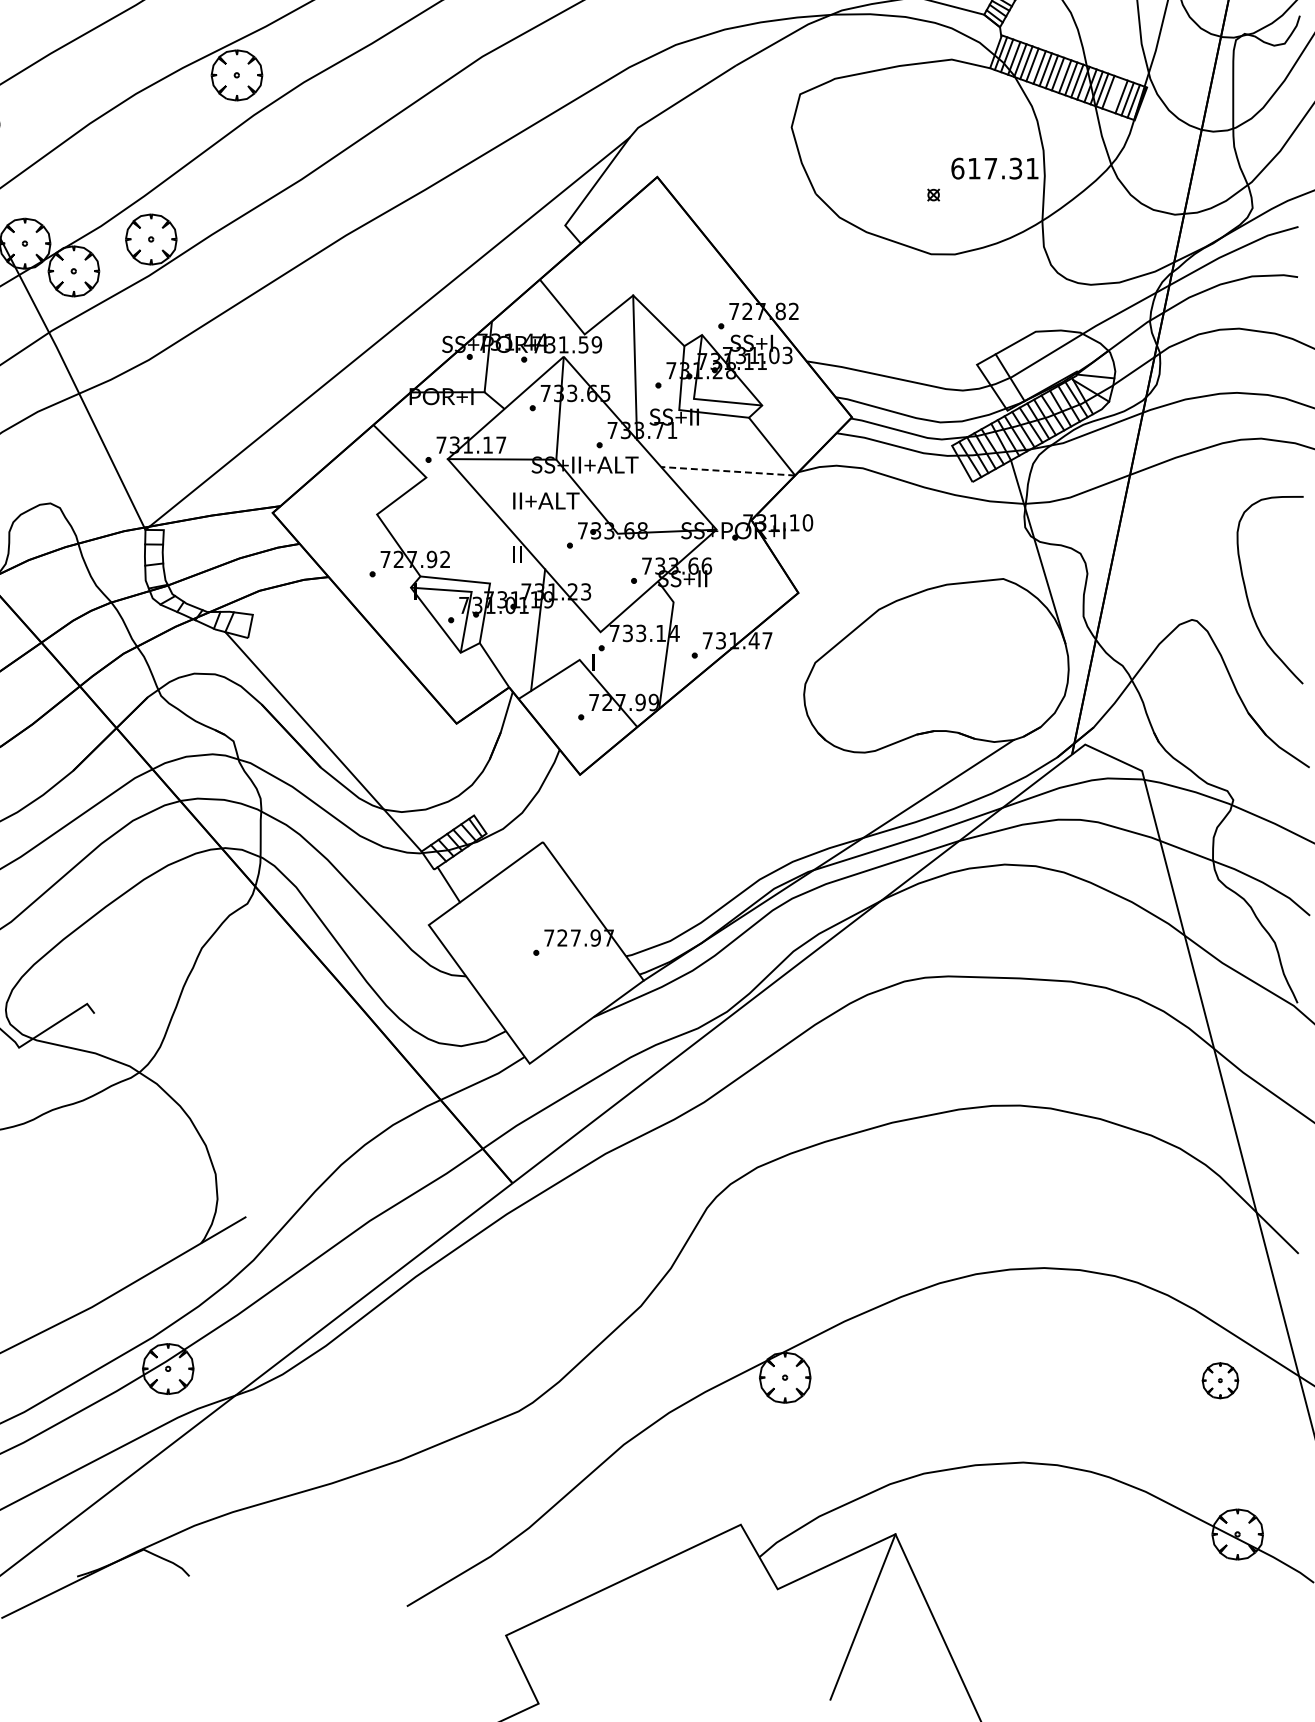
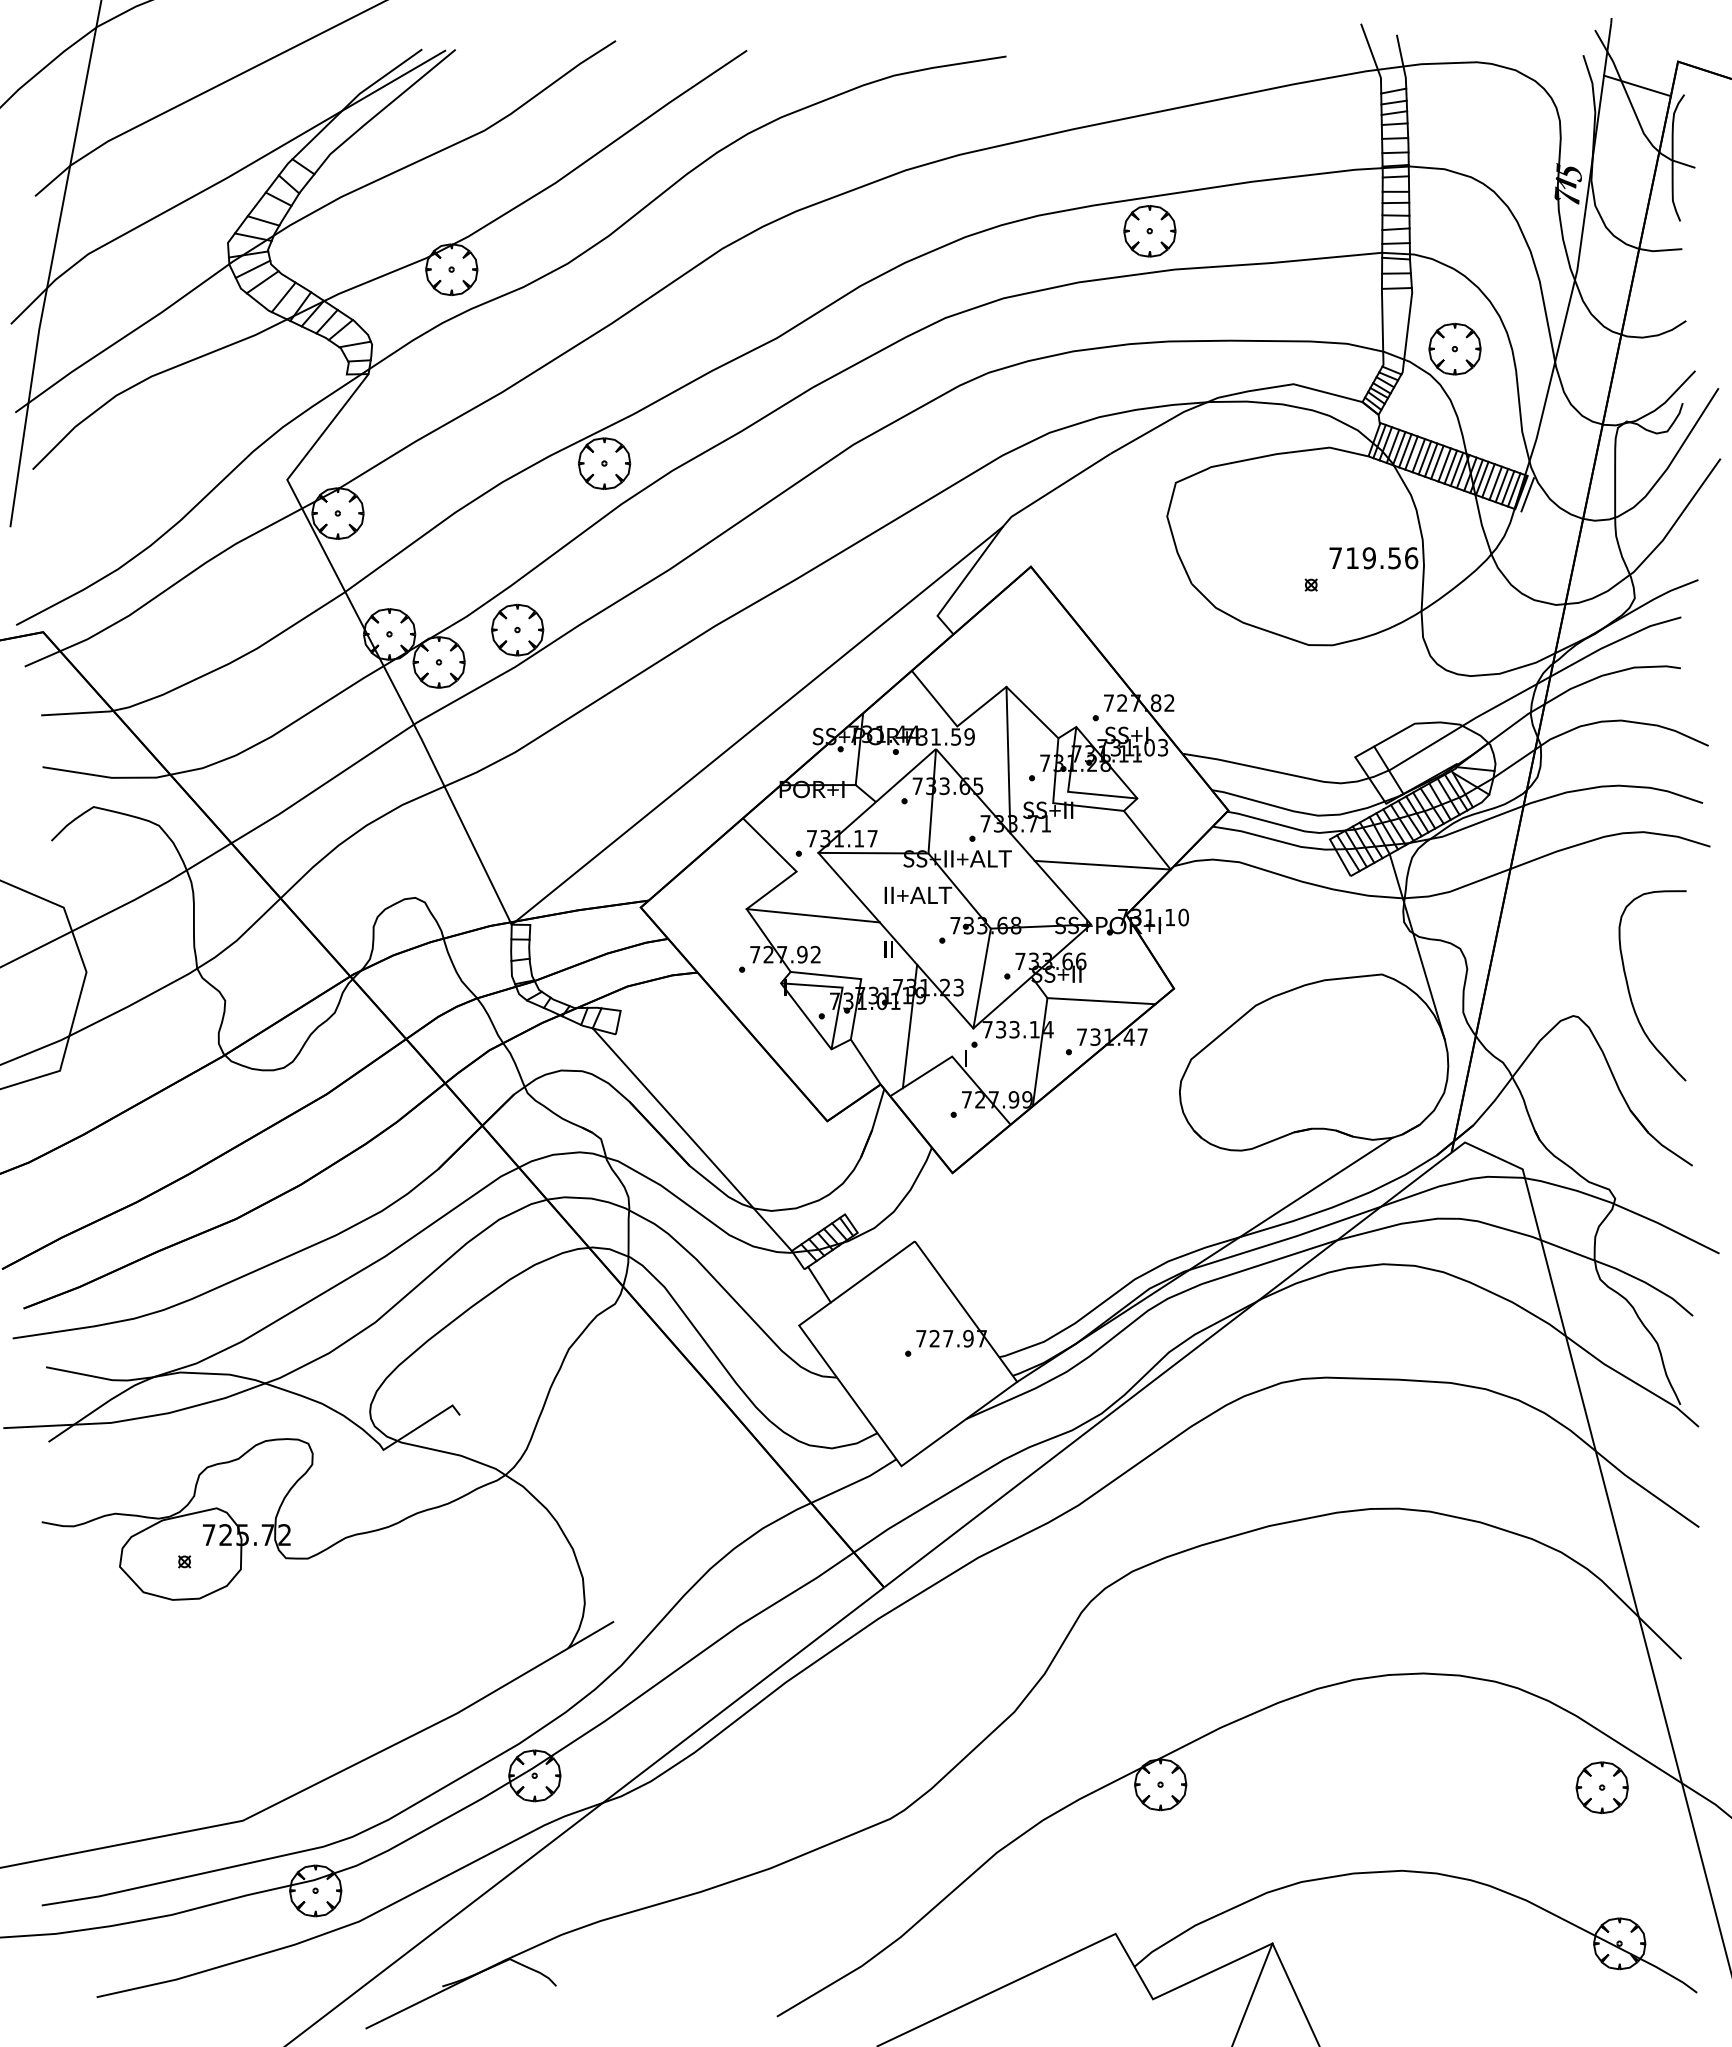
line: (1115, 93) -> (1495, 482), added
line: (1146, 105) -> (1527, 494), added
text: (995, 168) -> (1373, 558), 617.31 -> 719.56
line: (727, 471) -> (1102, 865), dashed -> solid
line: (441, 520) -> (812, 915), added
line: (608, 582) -> (981, 978), added
line: (726, 605) -> (1101, 1001), added
part: (1219, 1380) -> (1601, 1787), size x1.43

